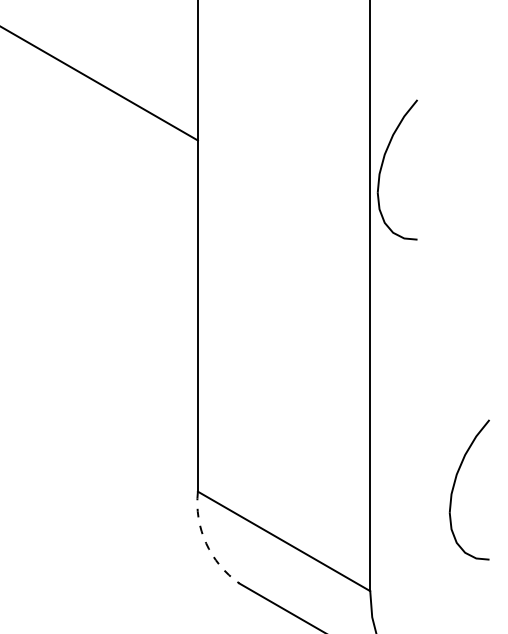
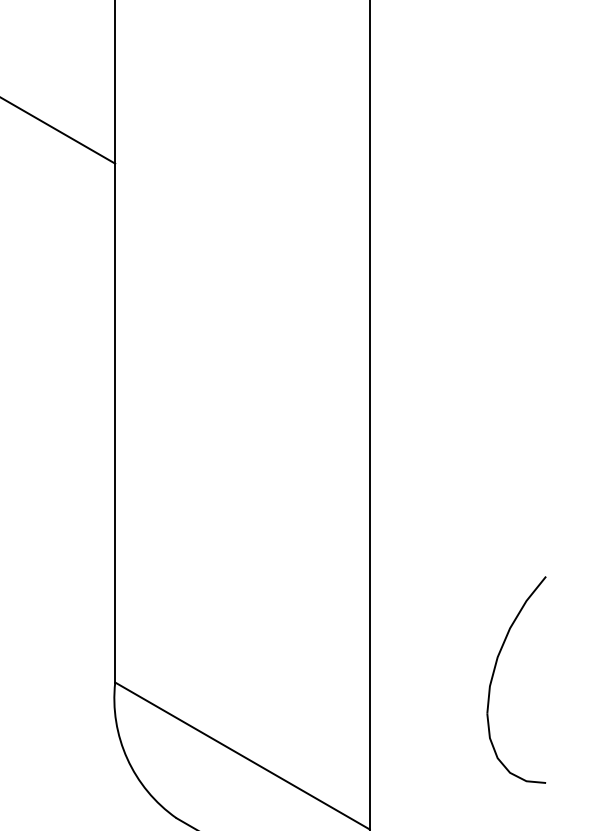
part: (382, 167) -> (387, 203), removed
arc: (206, 543) -> (127, 759), dashed -> solid

